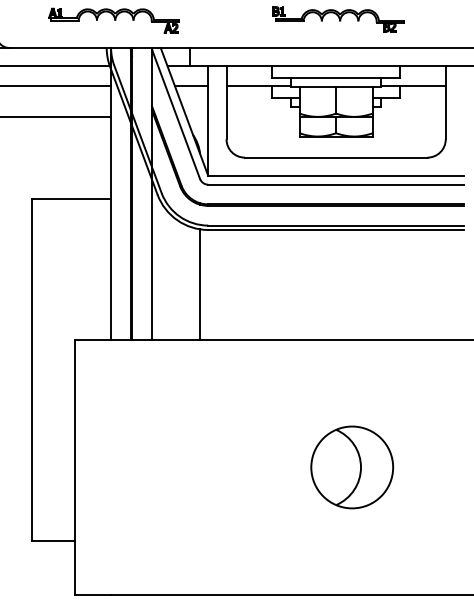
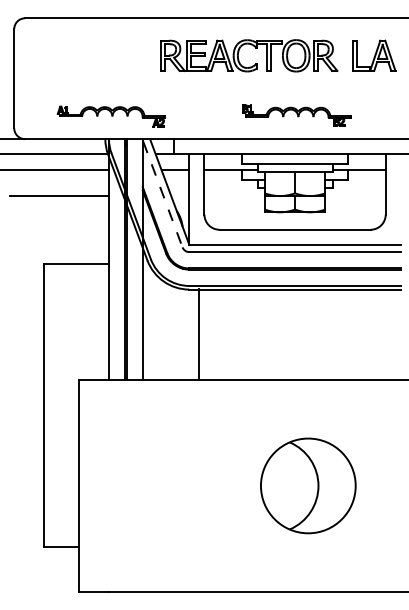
line: (177, 116) -> (163, 195), solid -> dashed
line: (199, 284) -> (198, 334), moved
part: (352, 466) -> (308, 485), size x1.4

